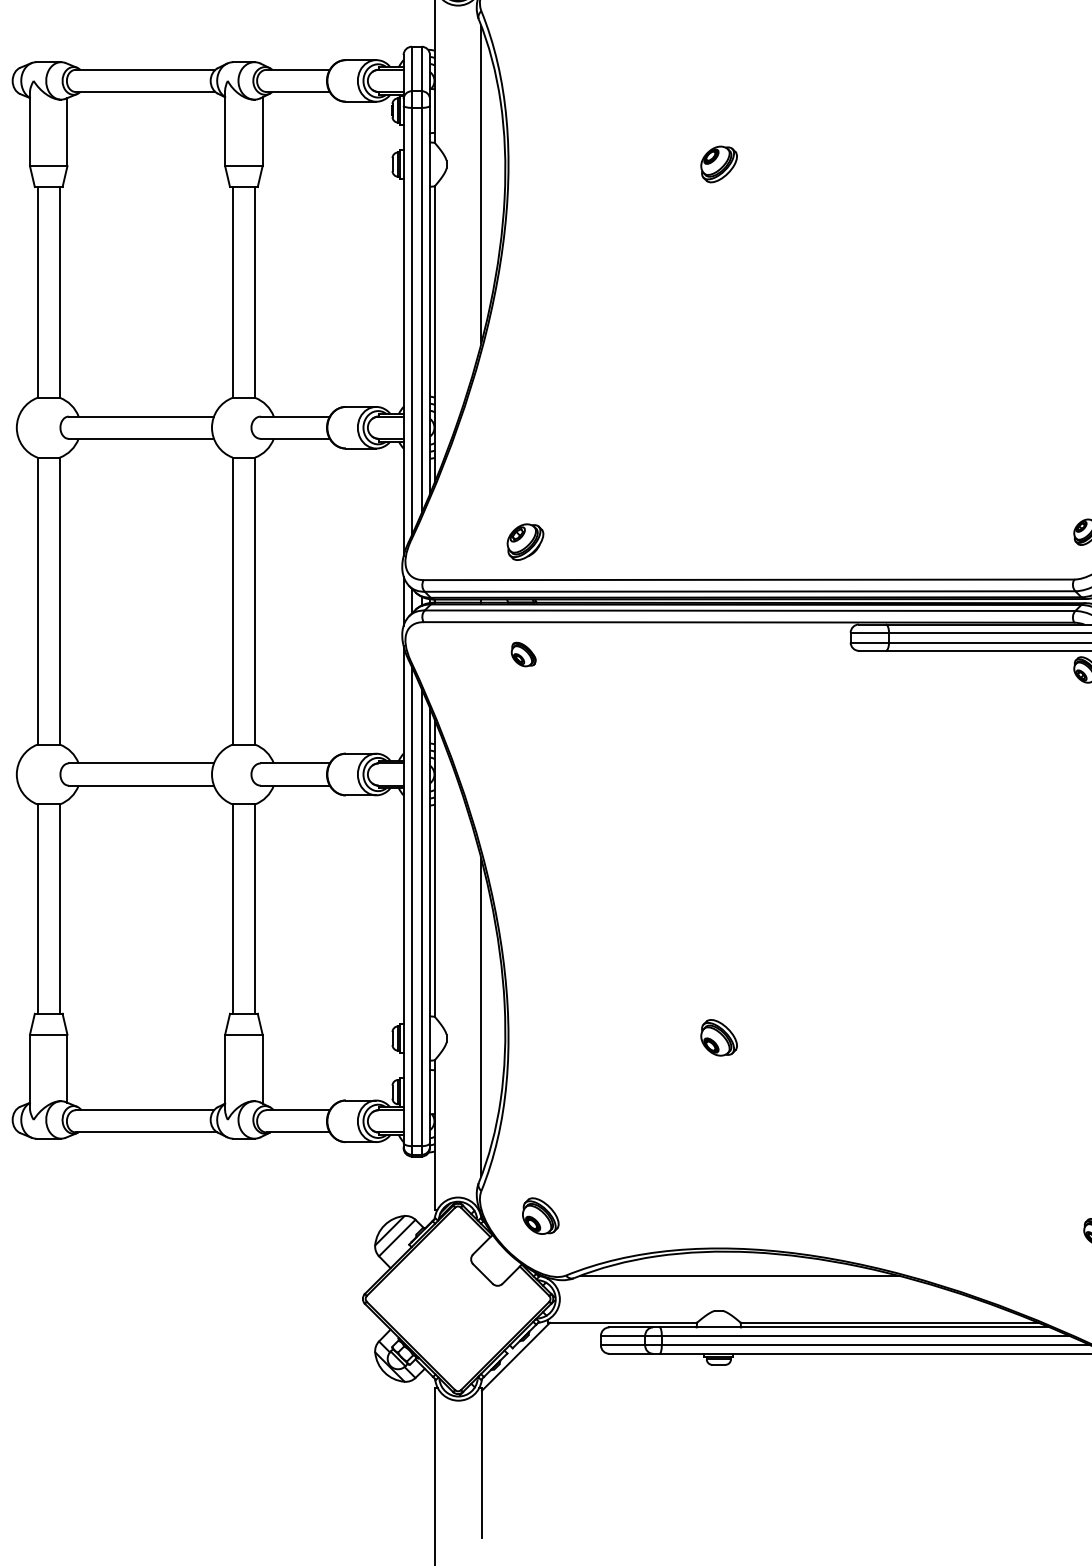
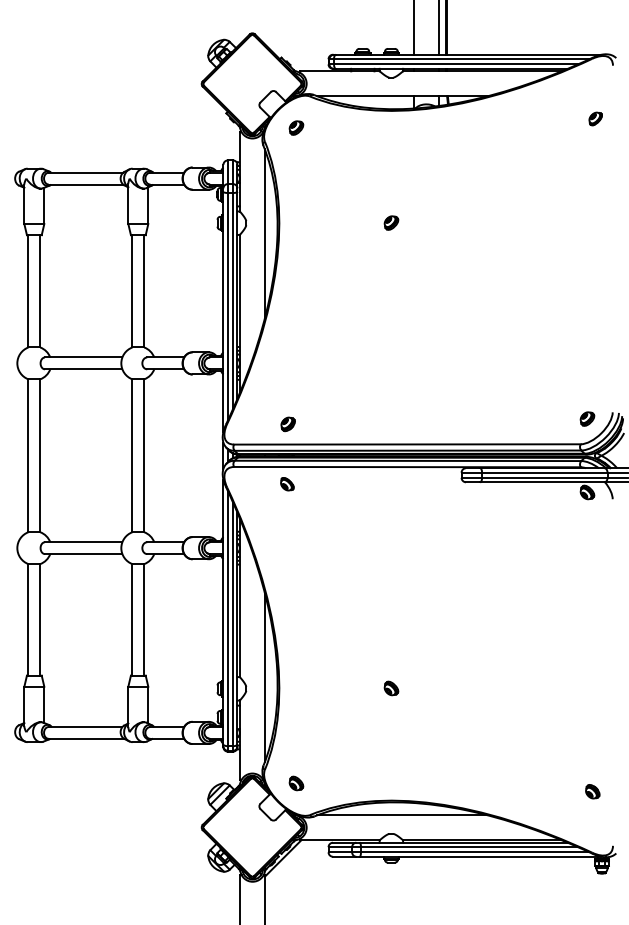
part: (719, 163) -> (391, 222), size x0.71
part: (523, 542) -> (287, 424), size x0.71
part: (719, 1037) -> (391, 688), size x0.71
part: (540, 1216) -> (296, 783), size x0.71

